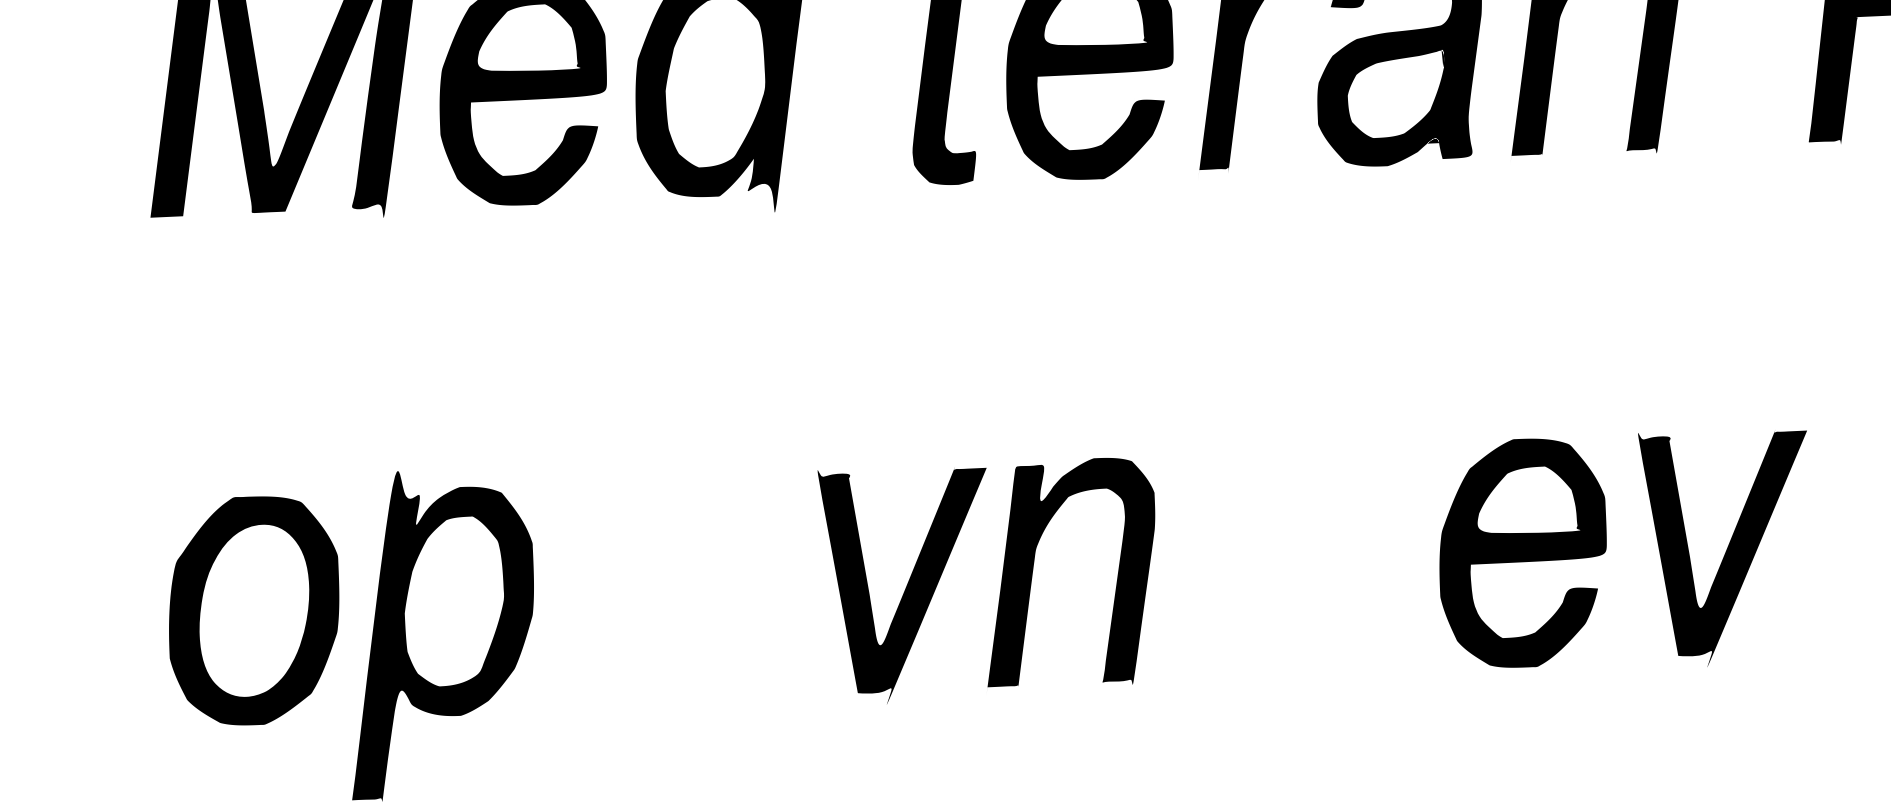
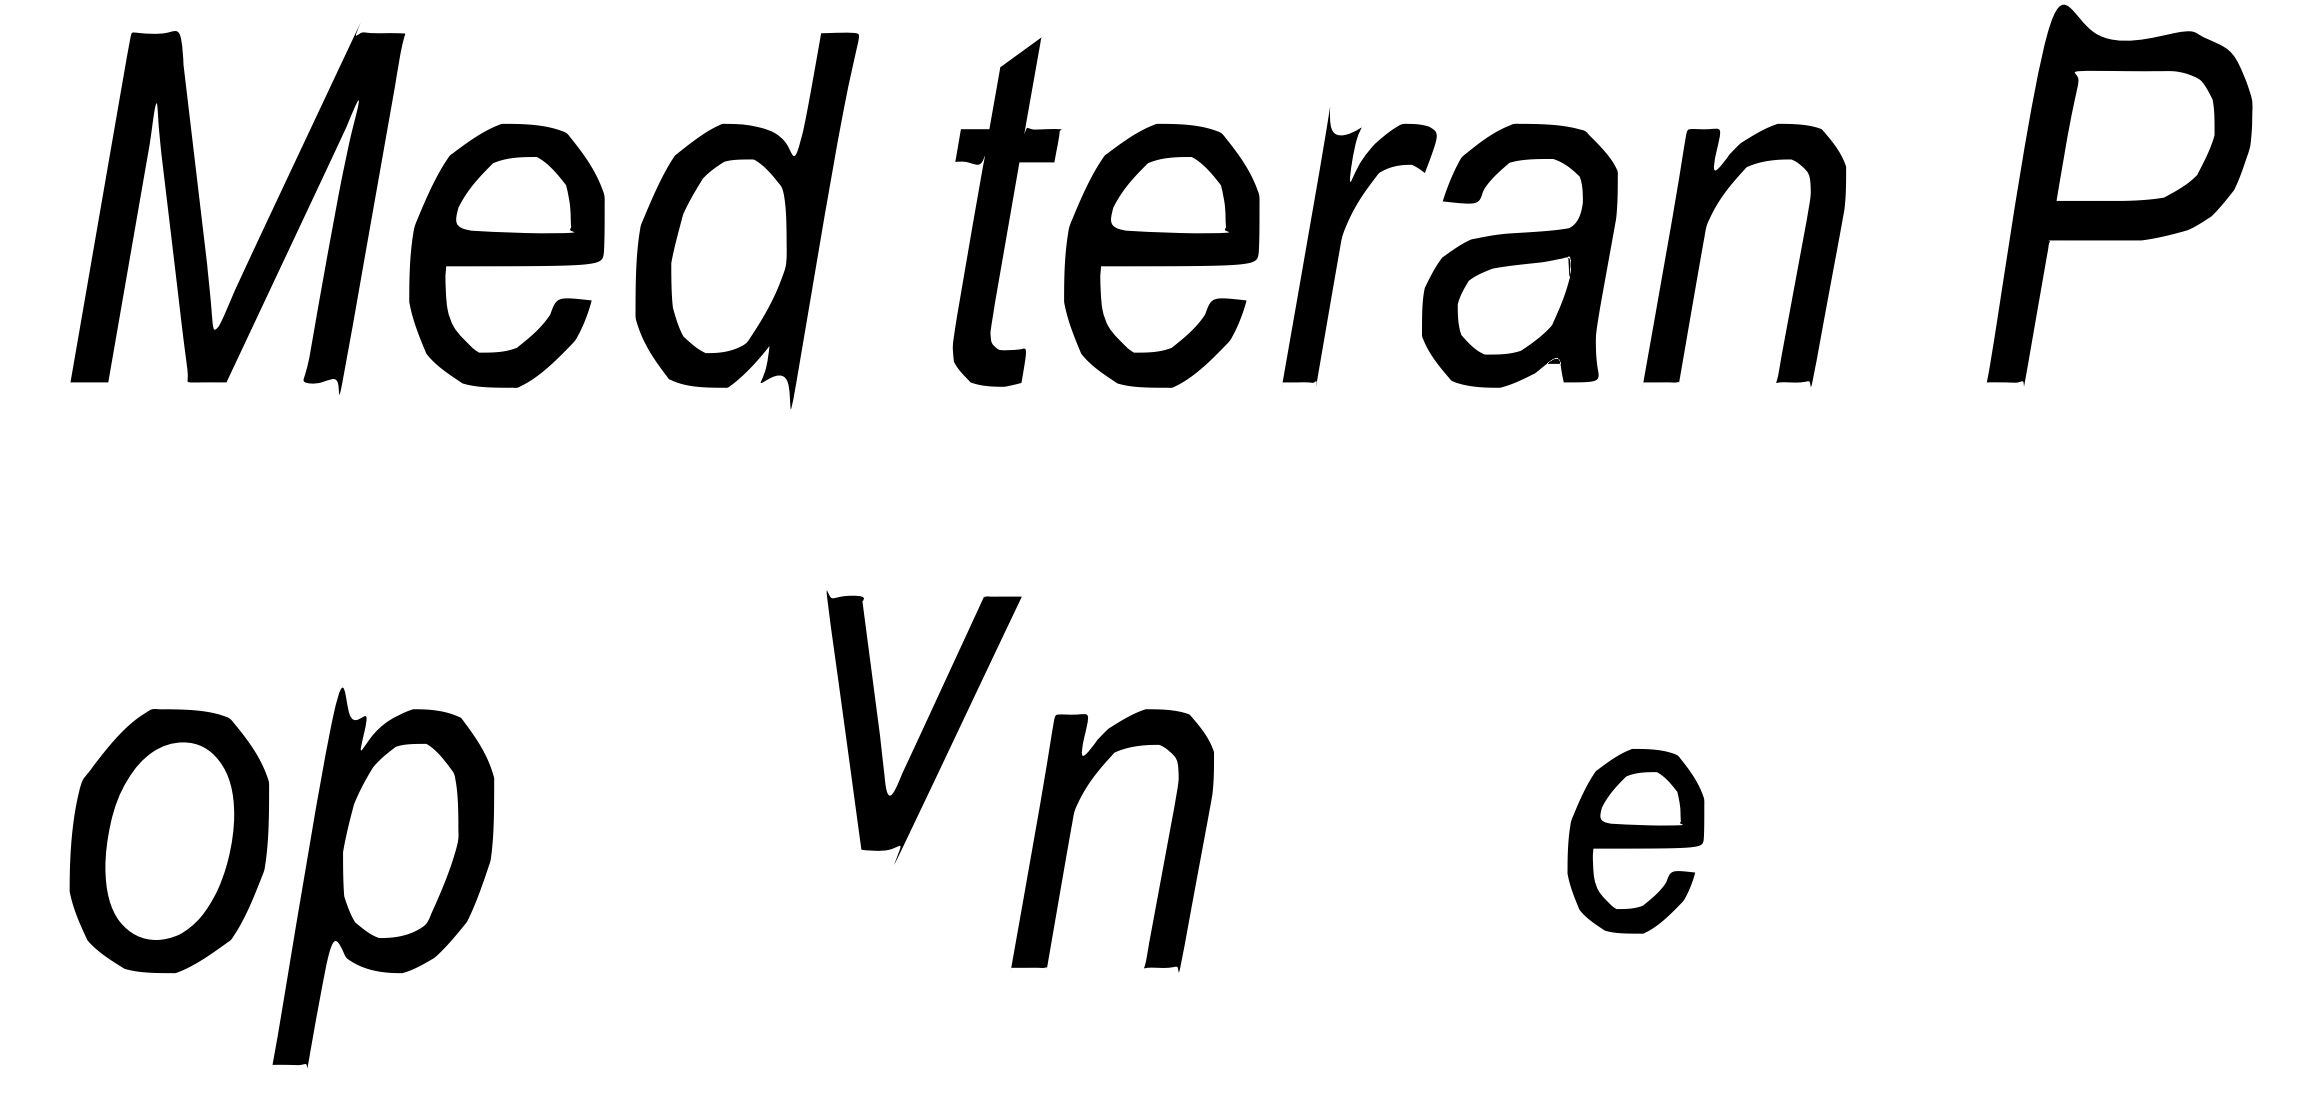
fill: (1727, 547) -> (1872, 845), removed
part: (1522, 553) -> (1635, 841), size x0.7
part: (906, 584) -> (923, 726), moved

